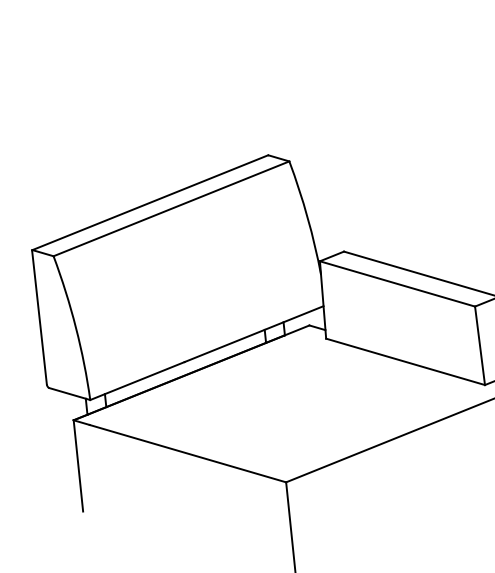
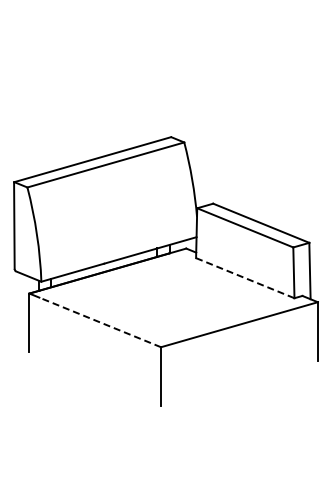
line: (405, 362) -> (245, 278), solid -> dashed
line: (188, 453) -> (100, 322), solid -> dashed

